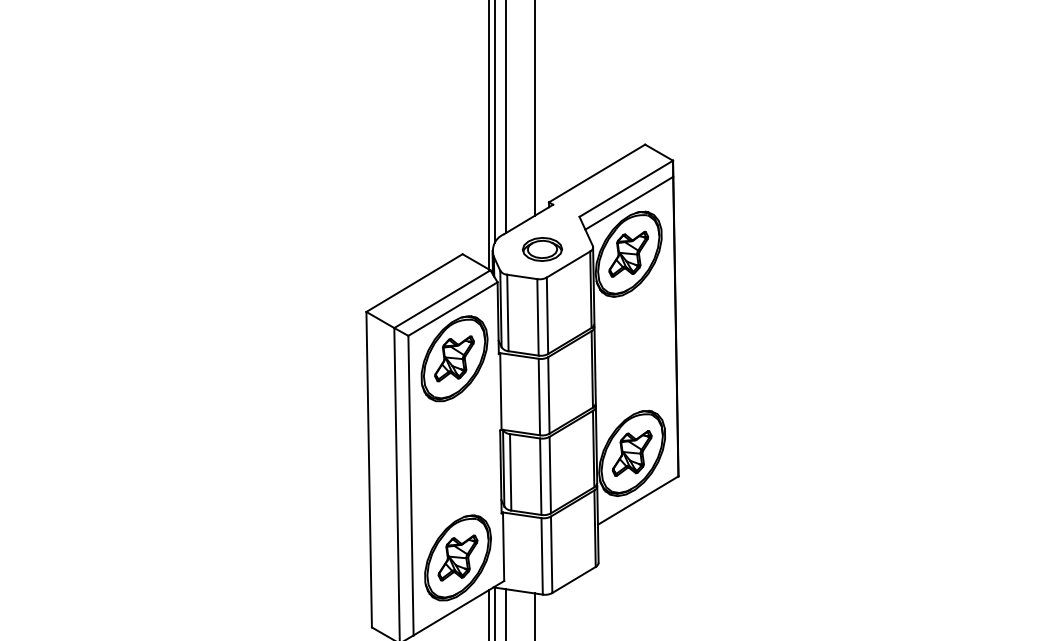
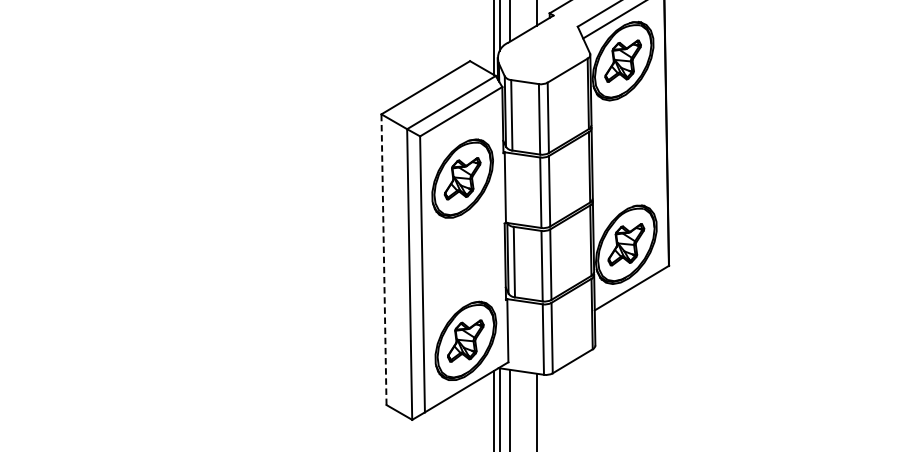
part: (542, 249) -> (543, 56), removed
part: (454, 358) -> (462, 178), moved
line: (369, 469) -> (384, 259), solid -> dashed

